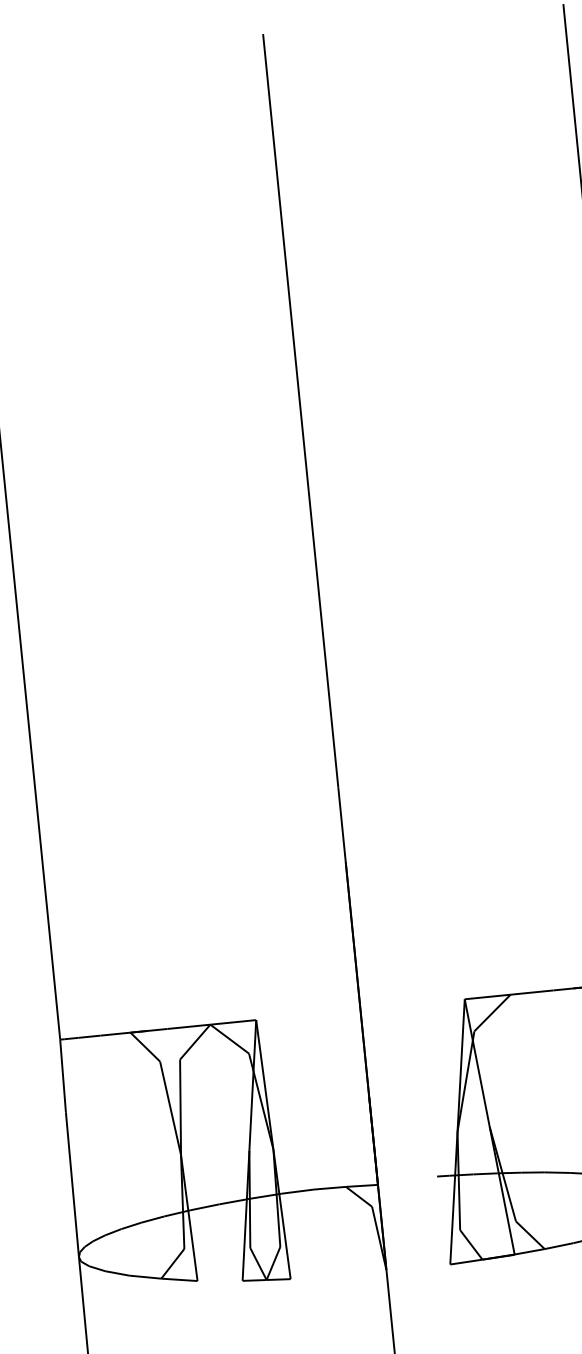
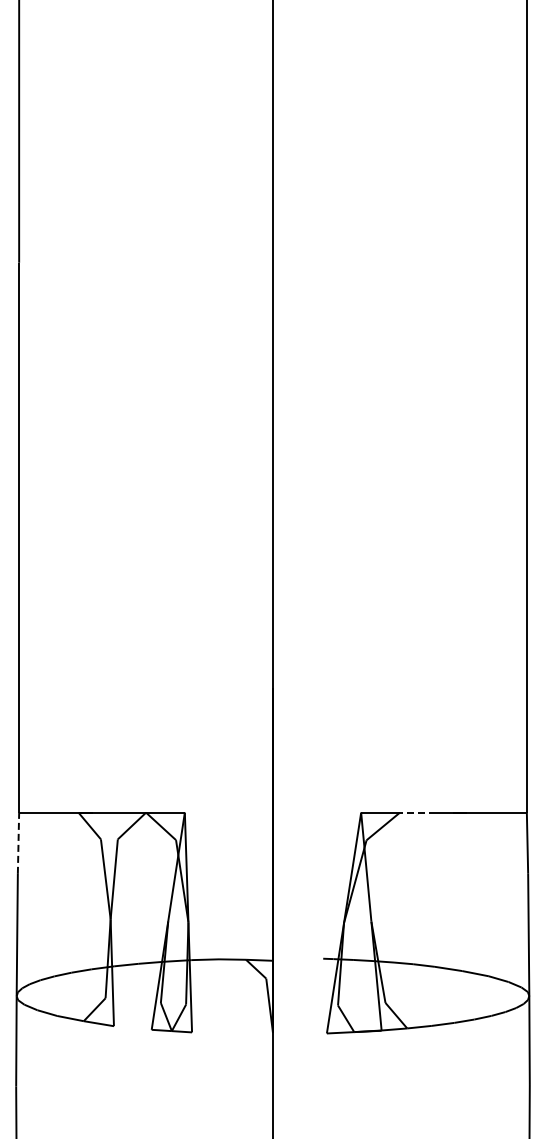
line: (531, 992) -> (417, 812), solid -> dashed
line: (63, 1076) -> (18, 843), solid -> dashed

